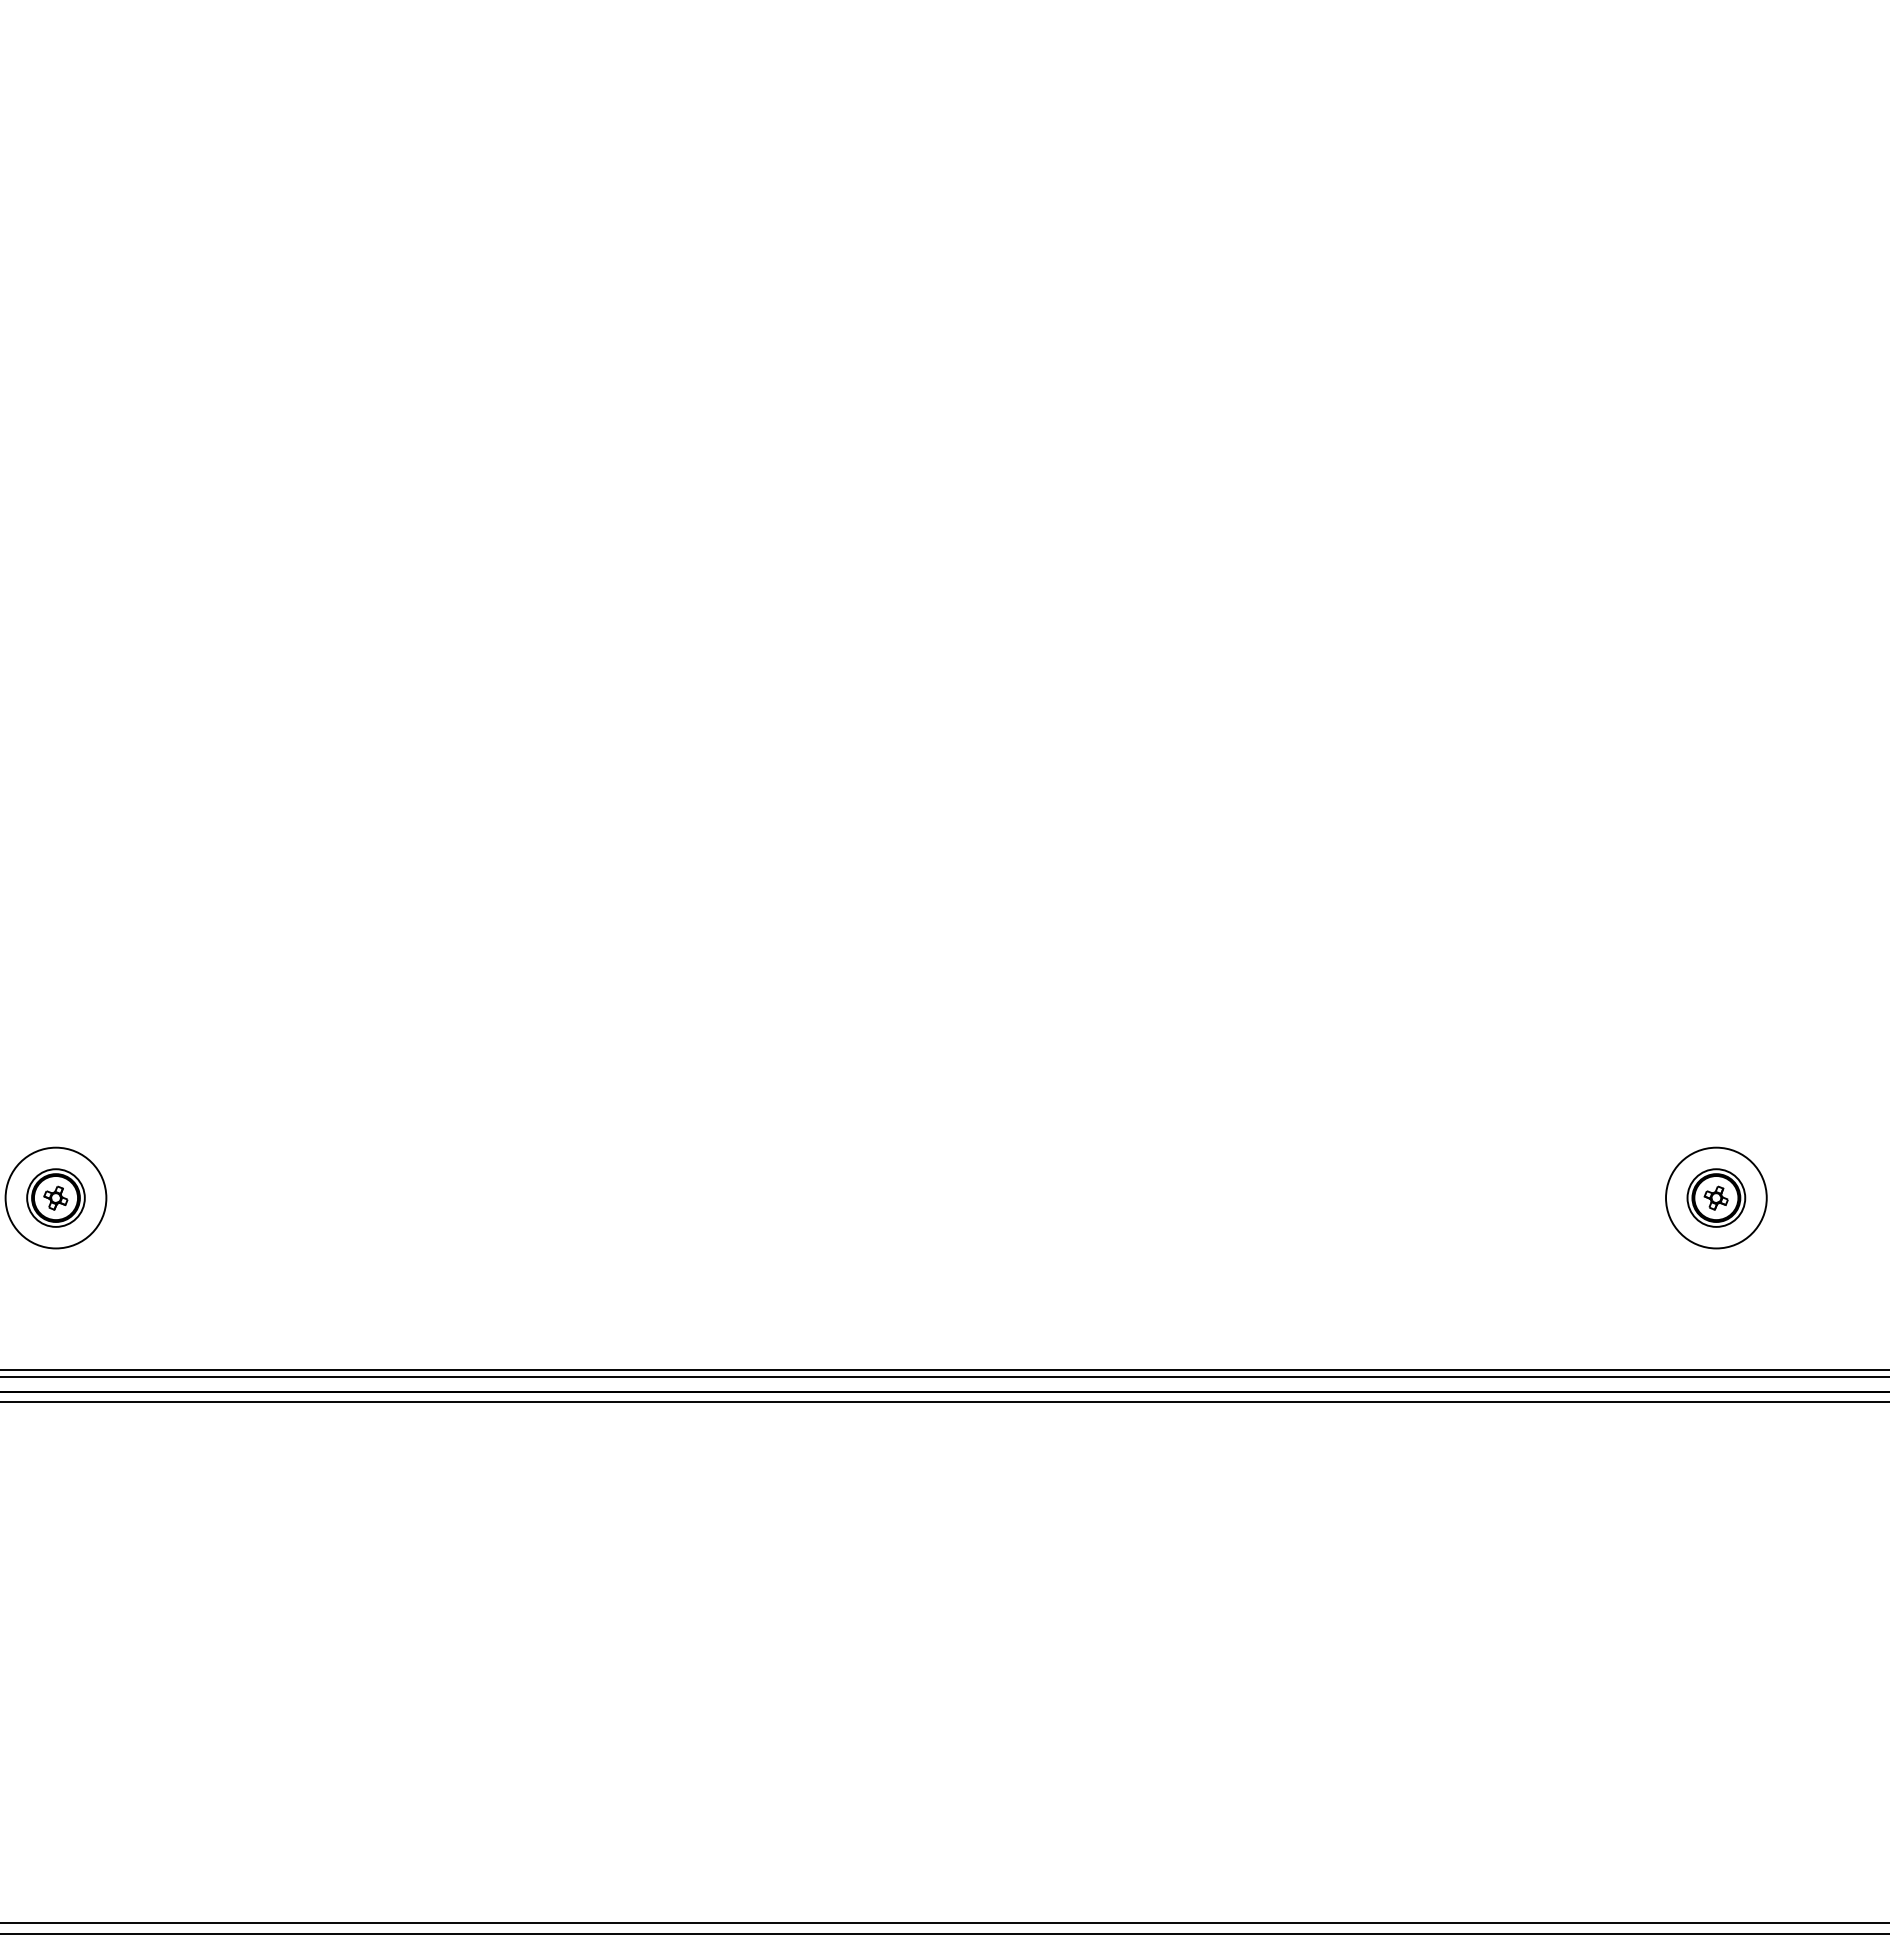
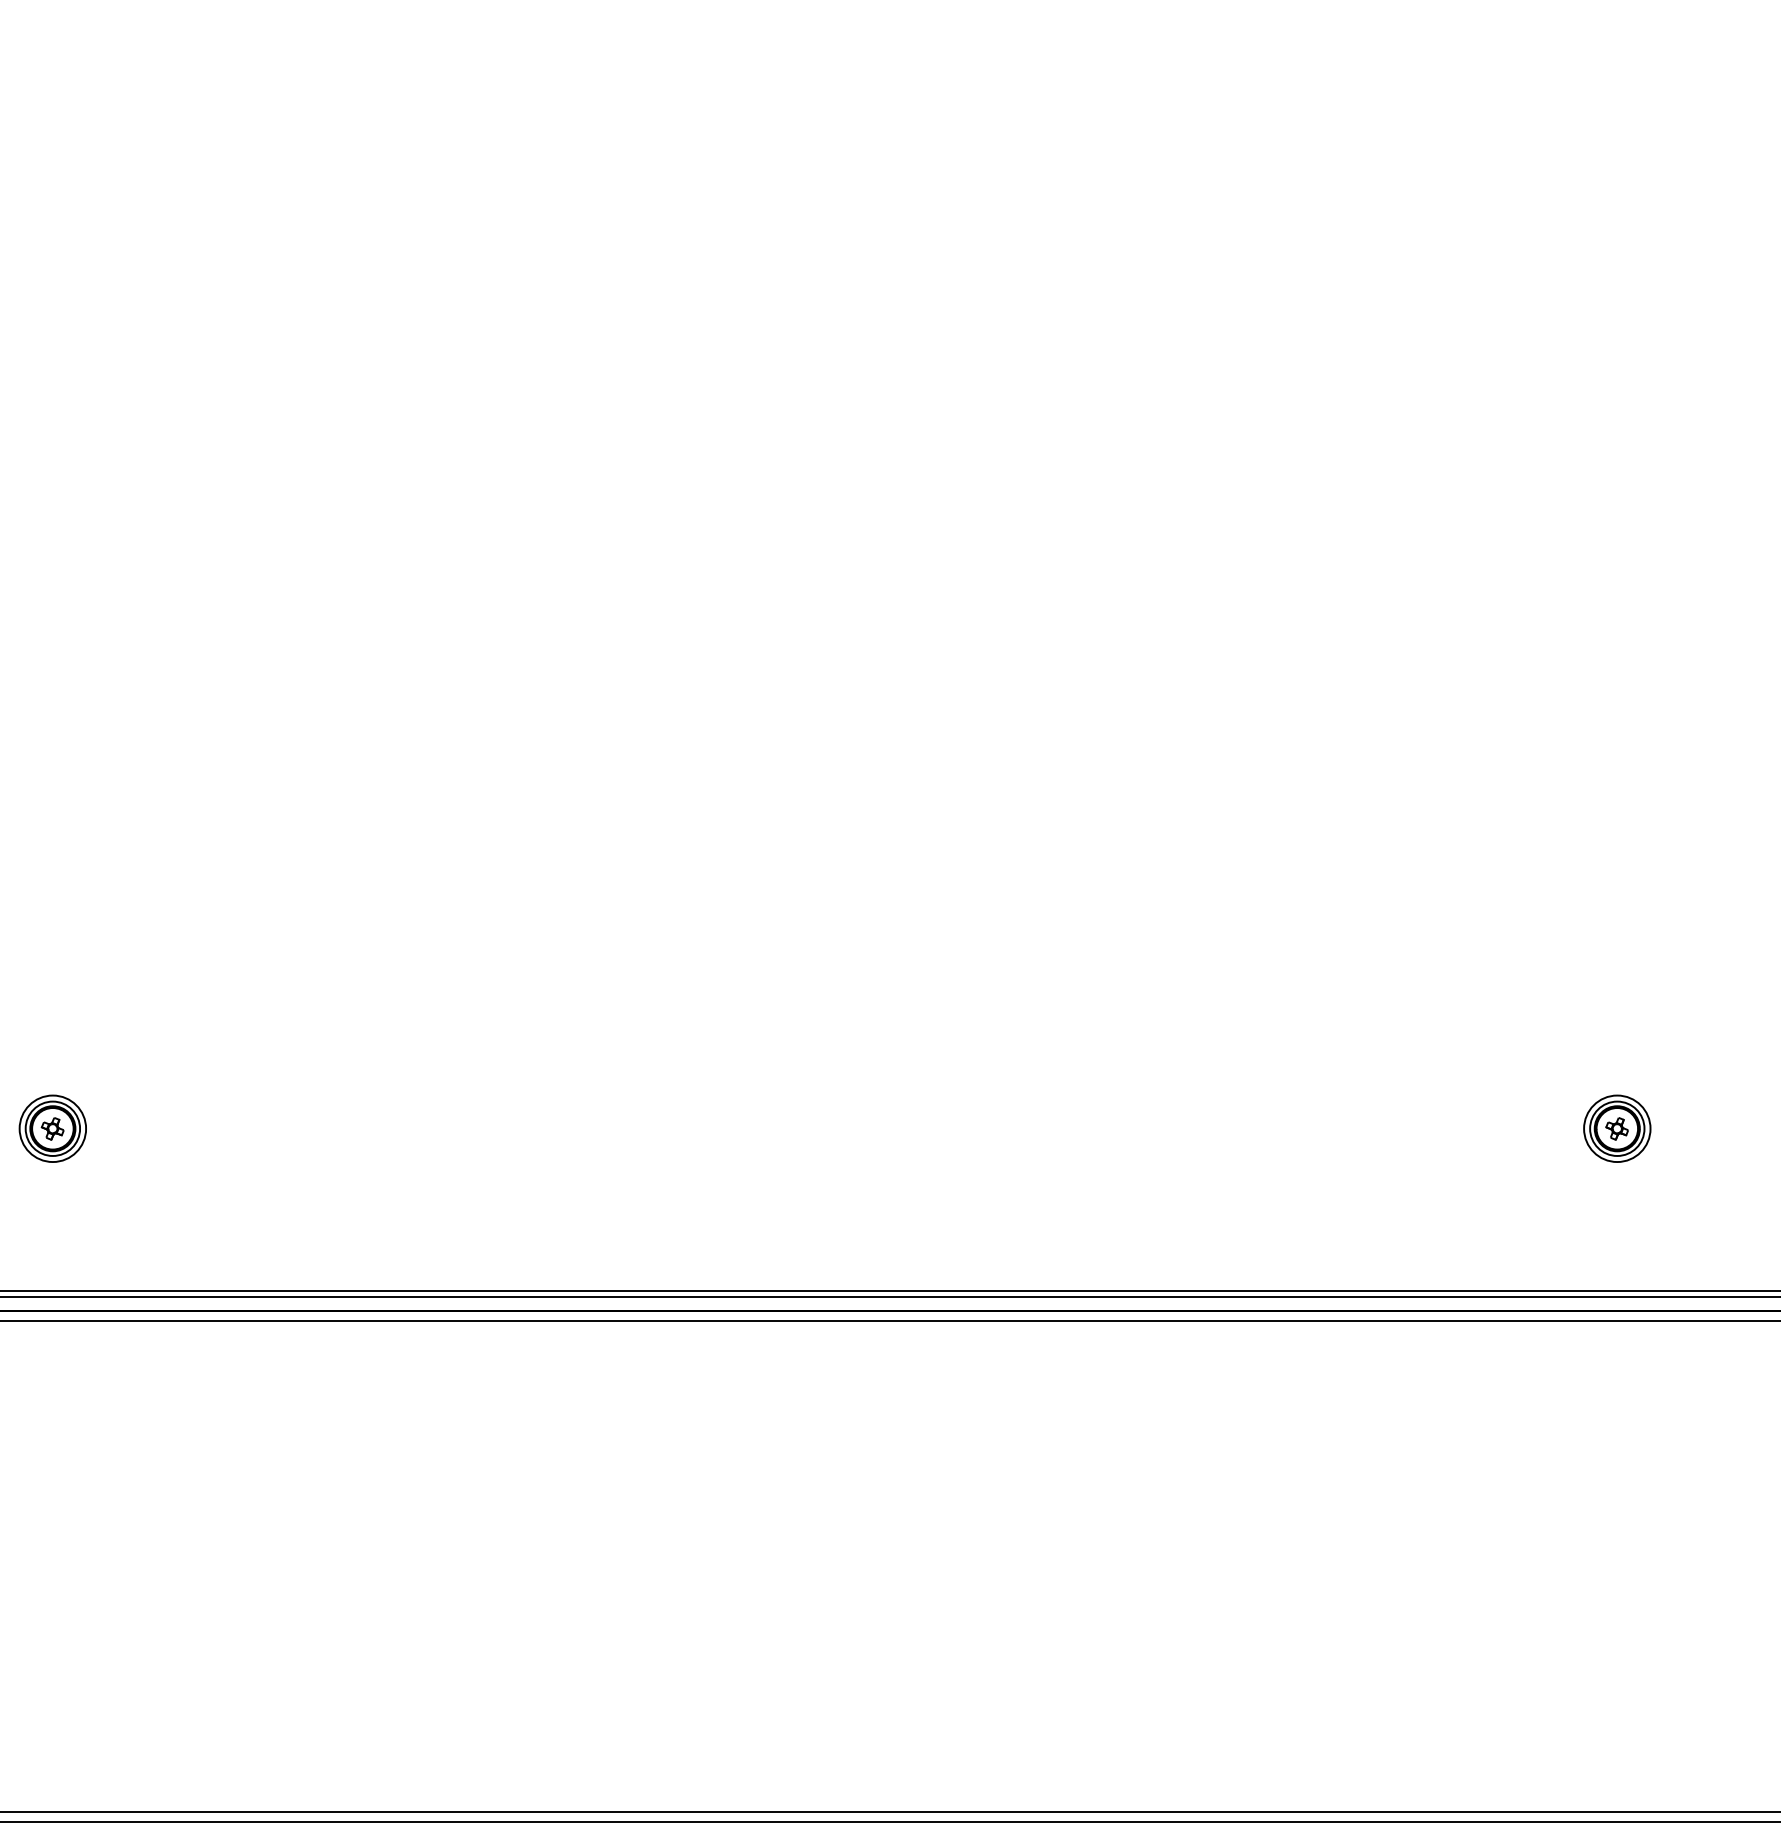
circle: (55, 1197) -> (52, 1128), size x0.7
circle: (1716, 1197) -> (1617, 1128), size x0.7

